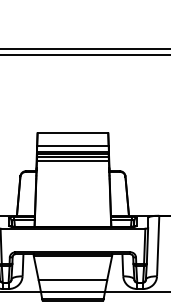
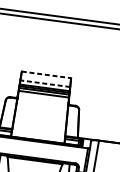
line: (73, 133) -> (46, 75), solid -> dashed
line: (72, 145) -> (45, 83), solid -> dashed

